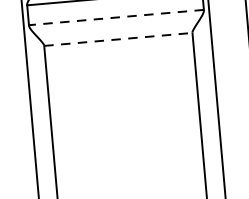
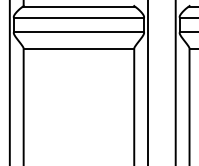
line: (115, 17) -> (78, 32), dashed -> solid
line: (119, 39) -> (79, 48), dashed -> solid

